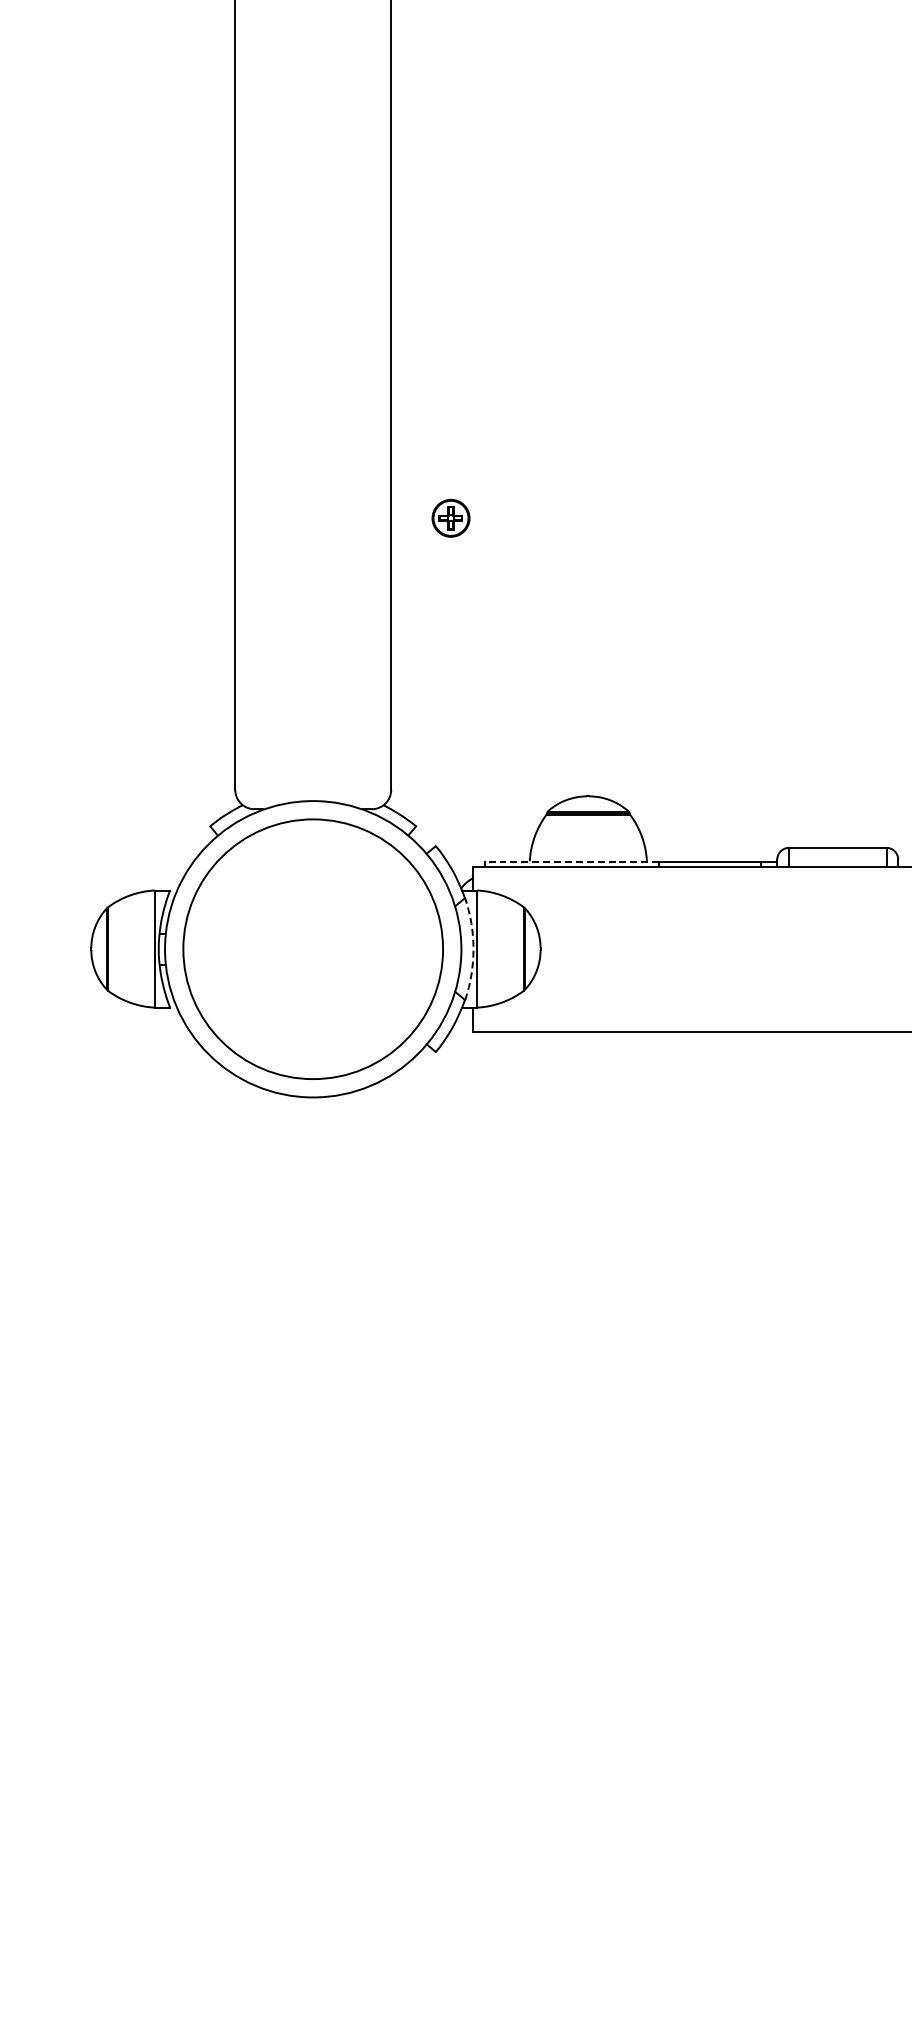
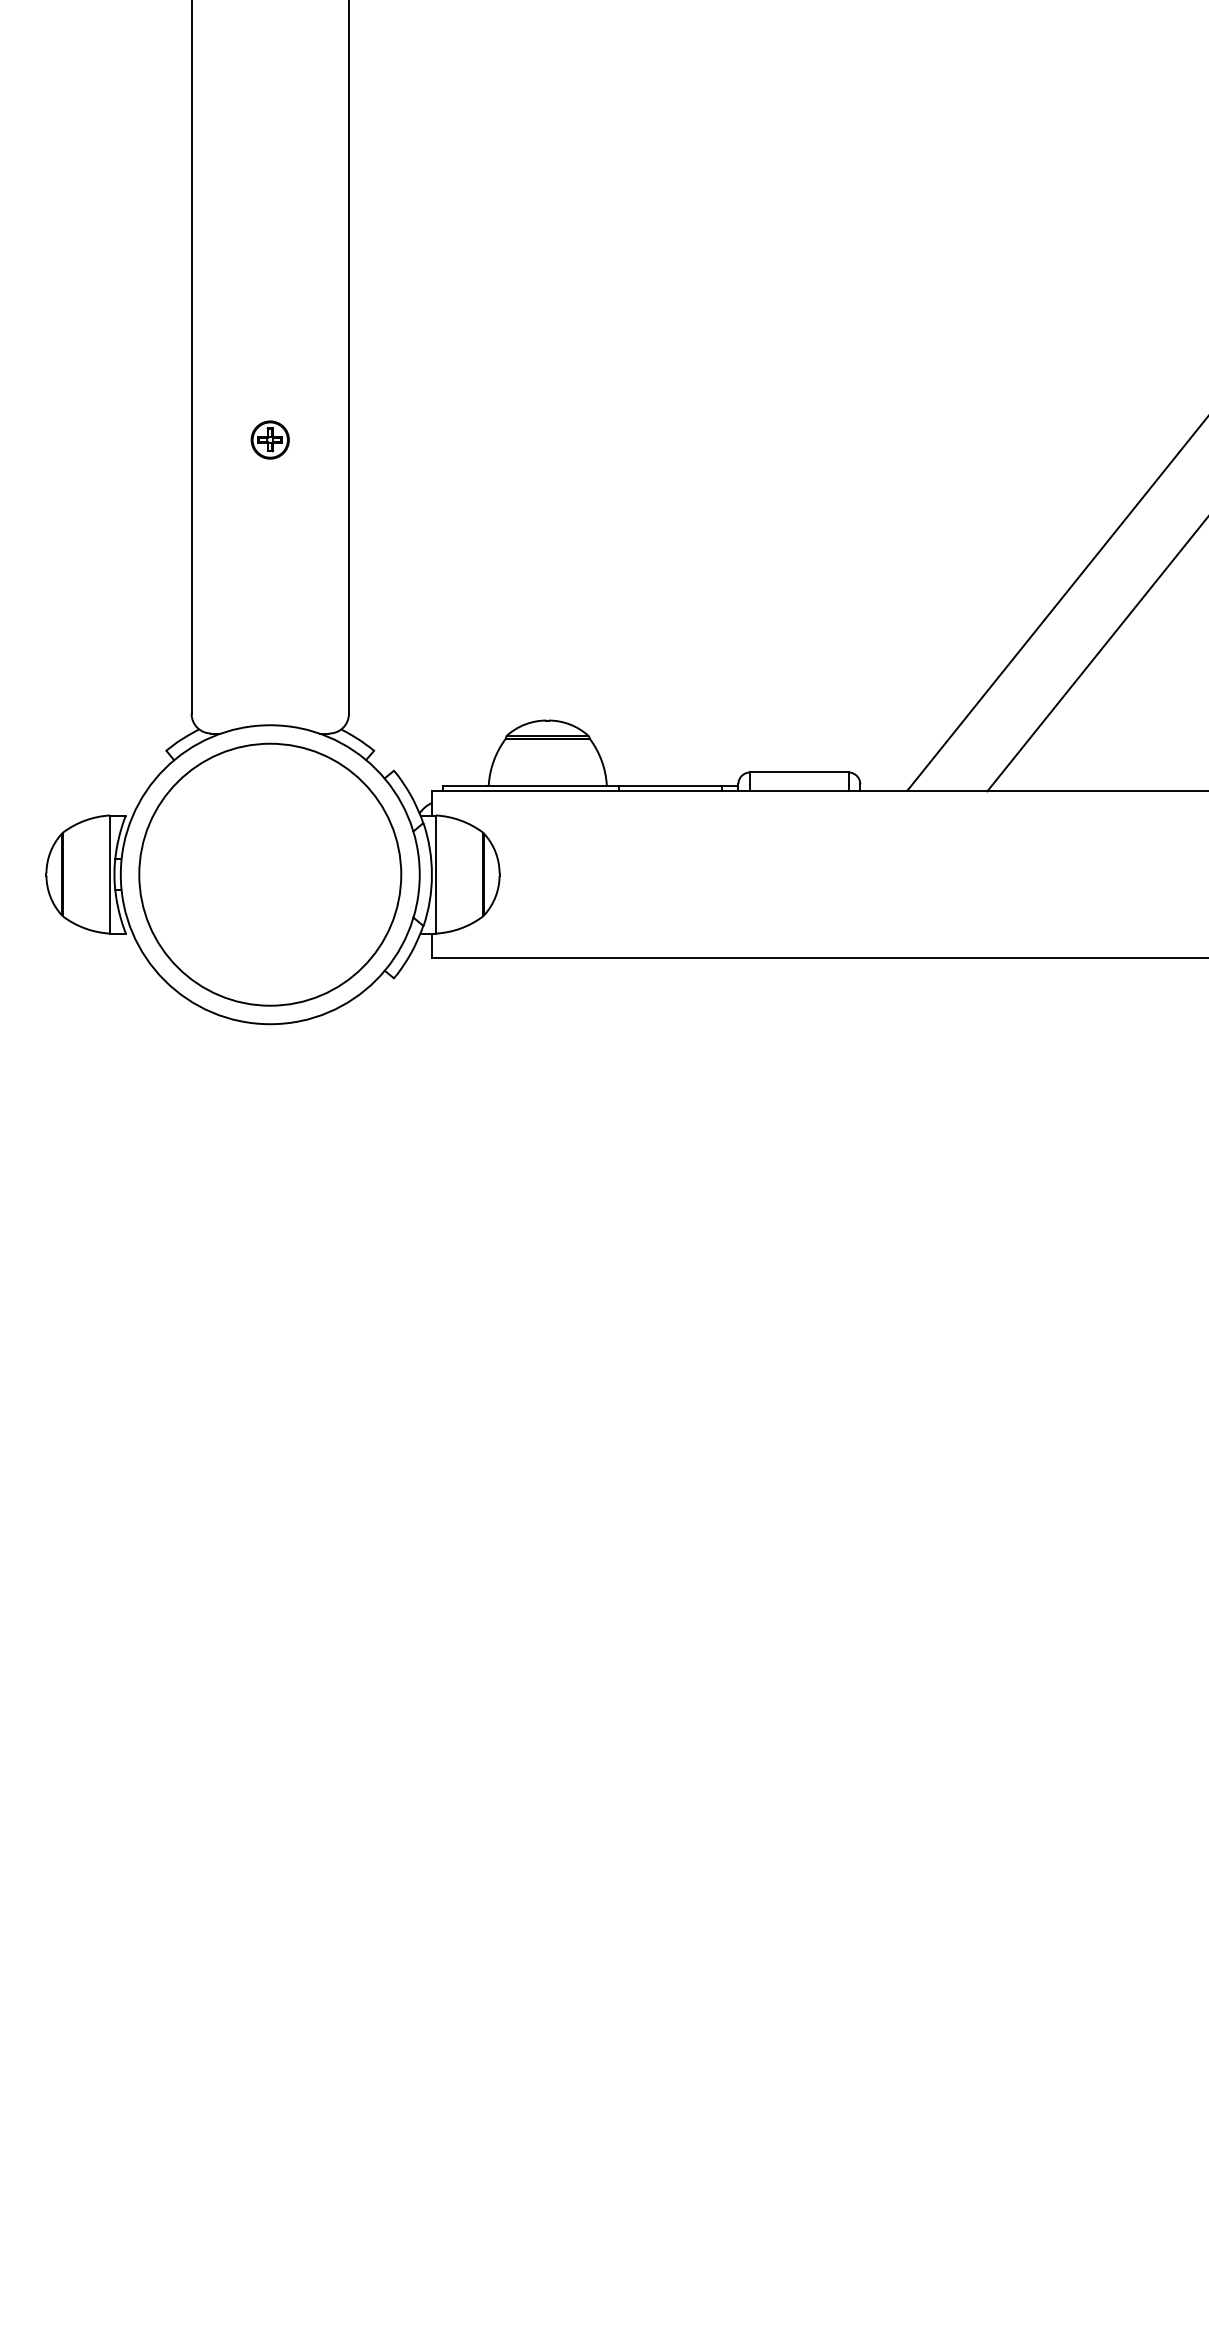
part: (450, 517) -> (269, 439), moved
line: (572, 861) -> (531, 786), dashed -> solid
arc: (473, 949) -> (431, 874), dashed -> solid

